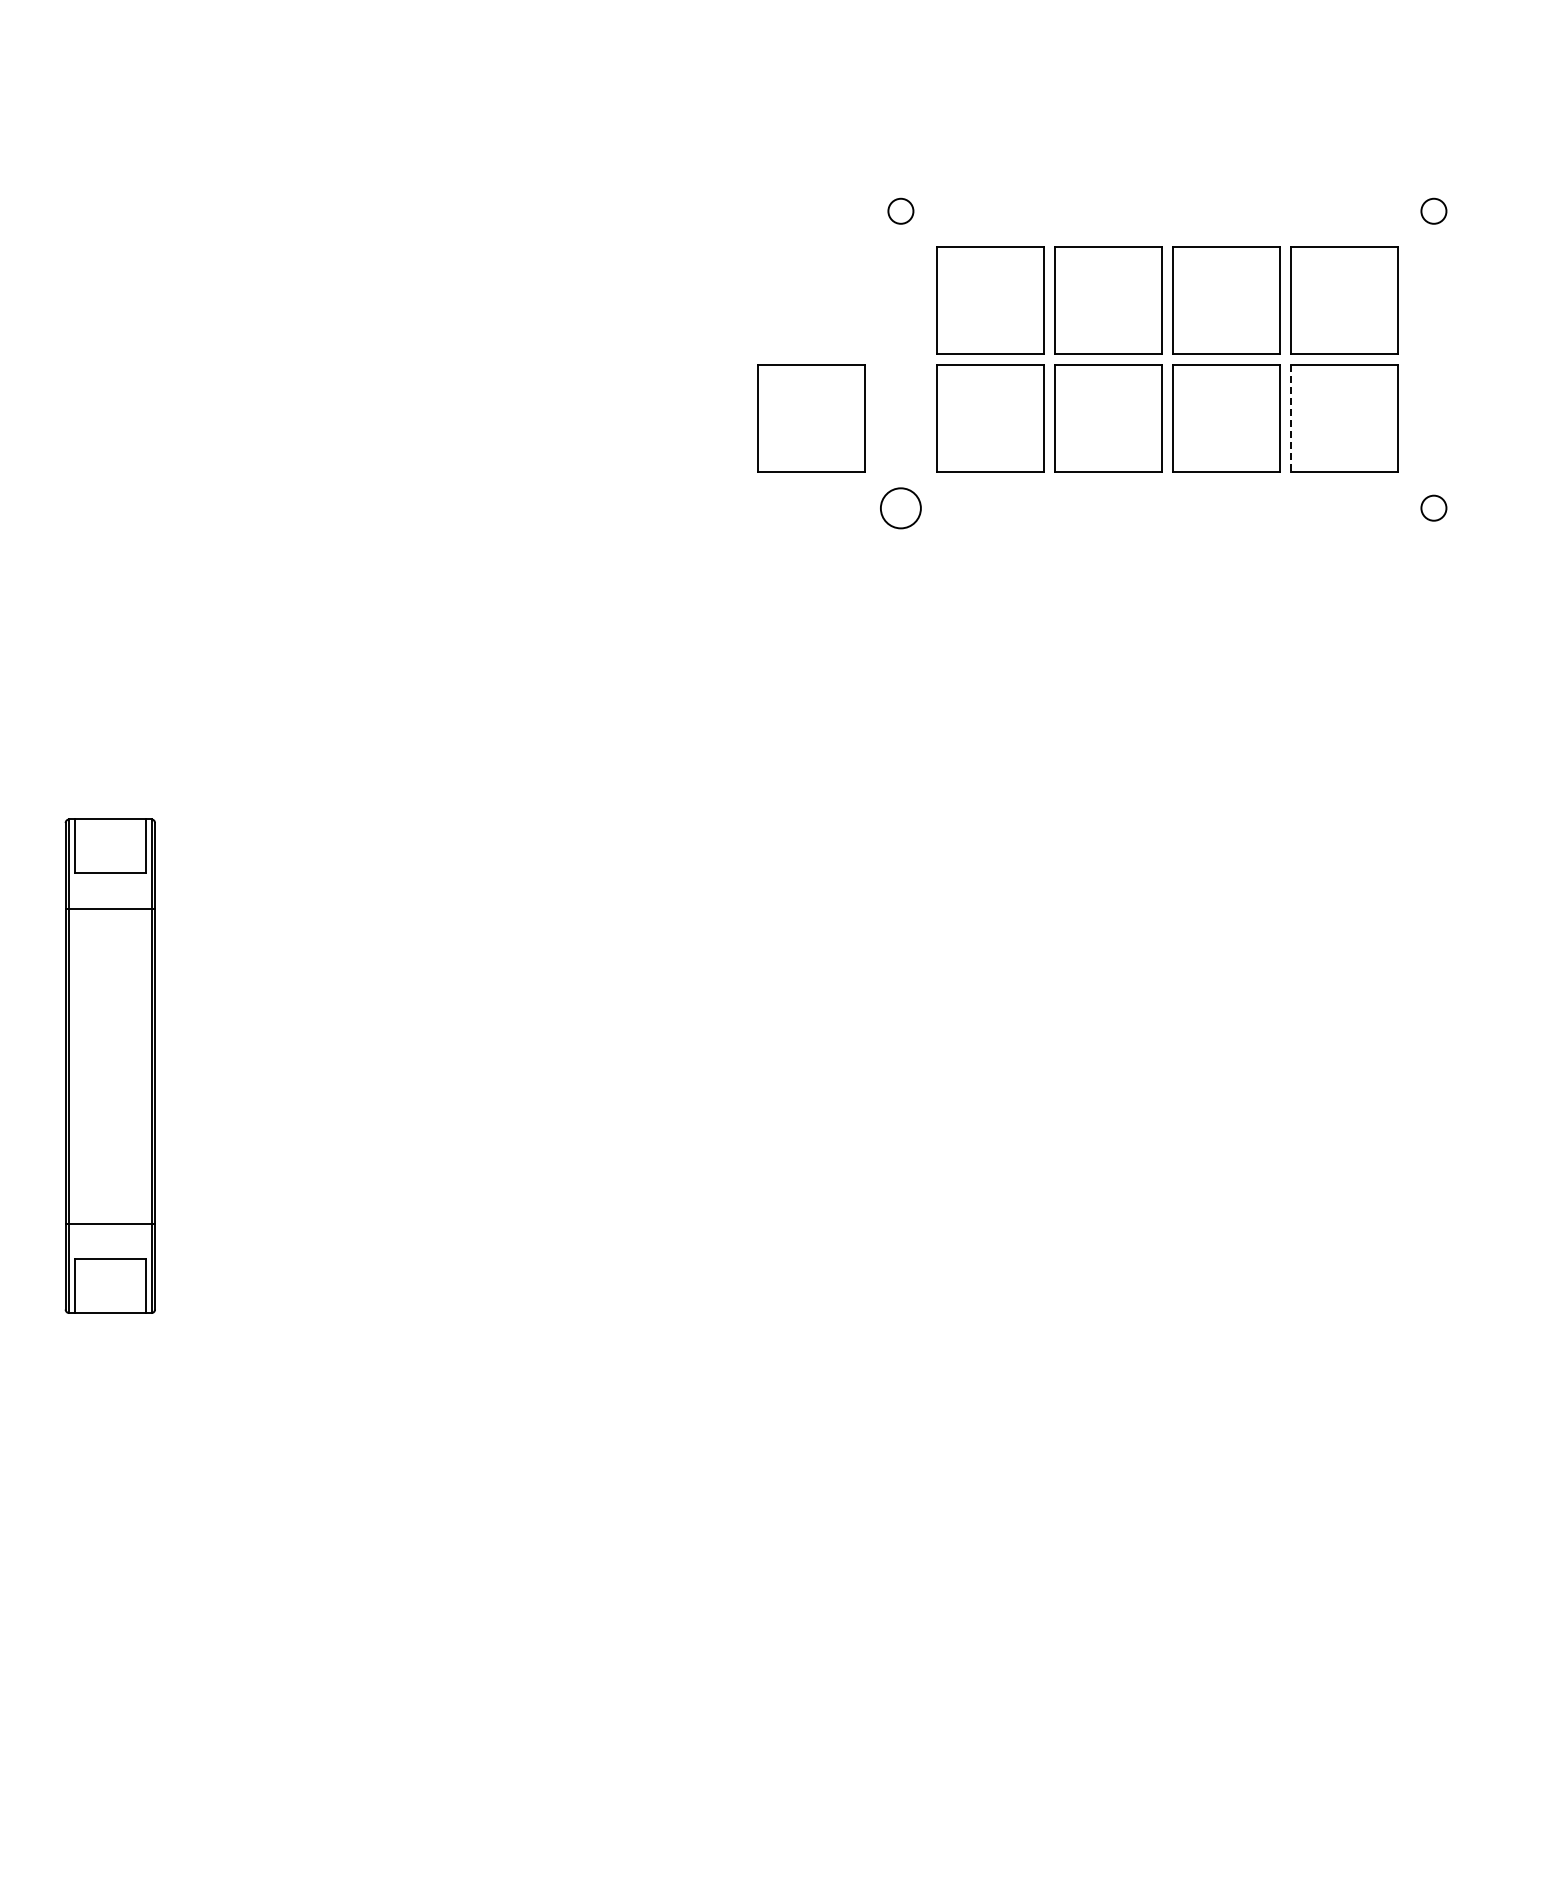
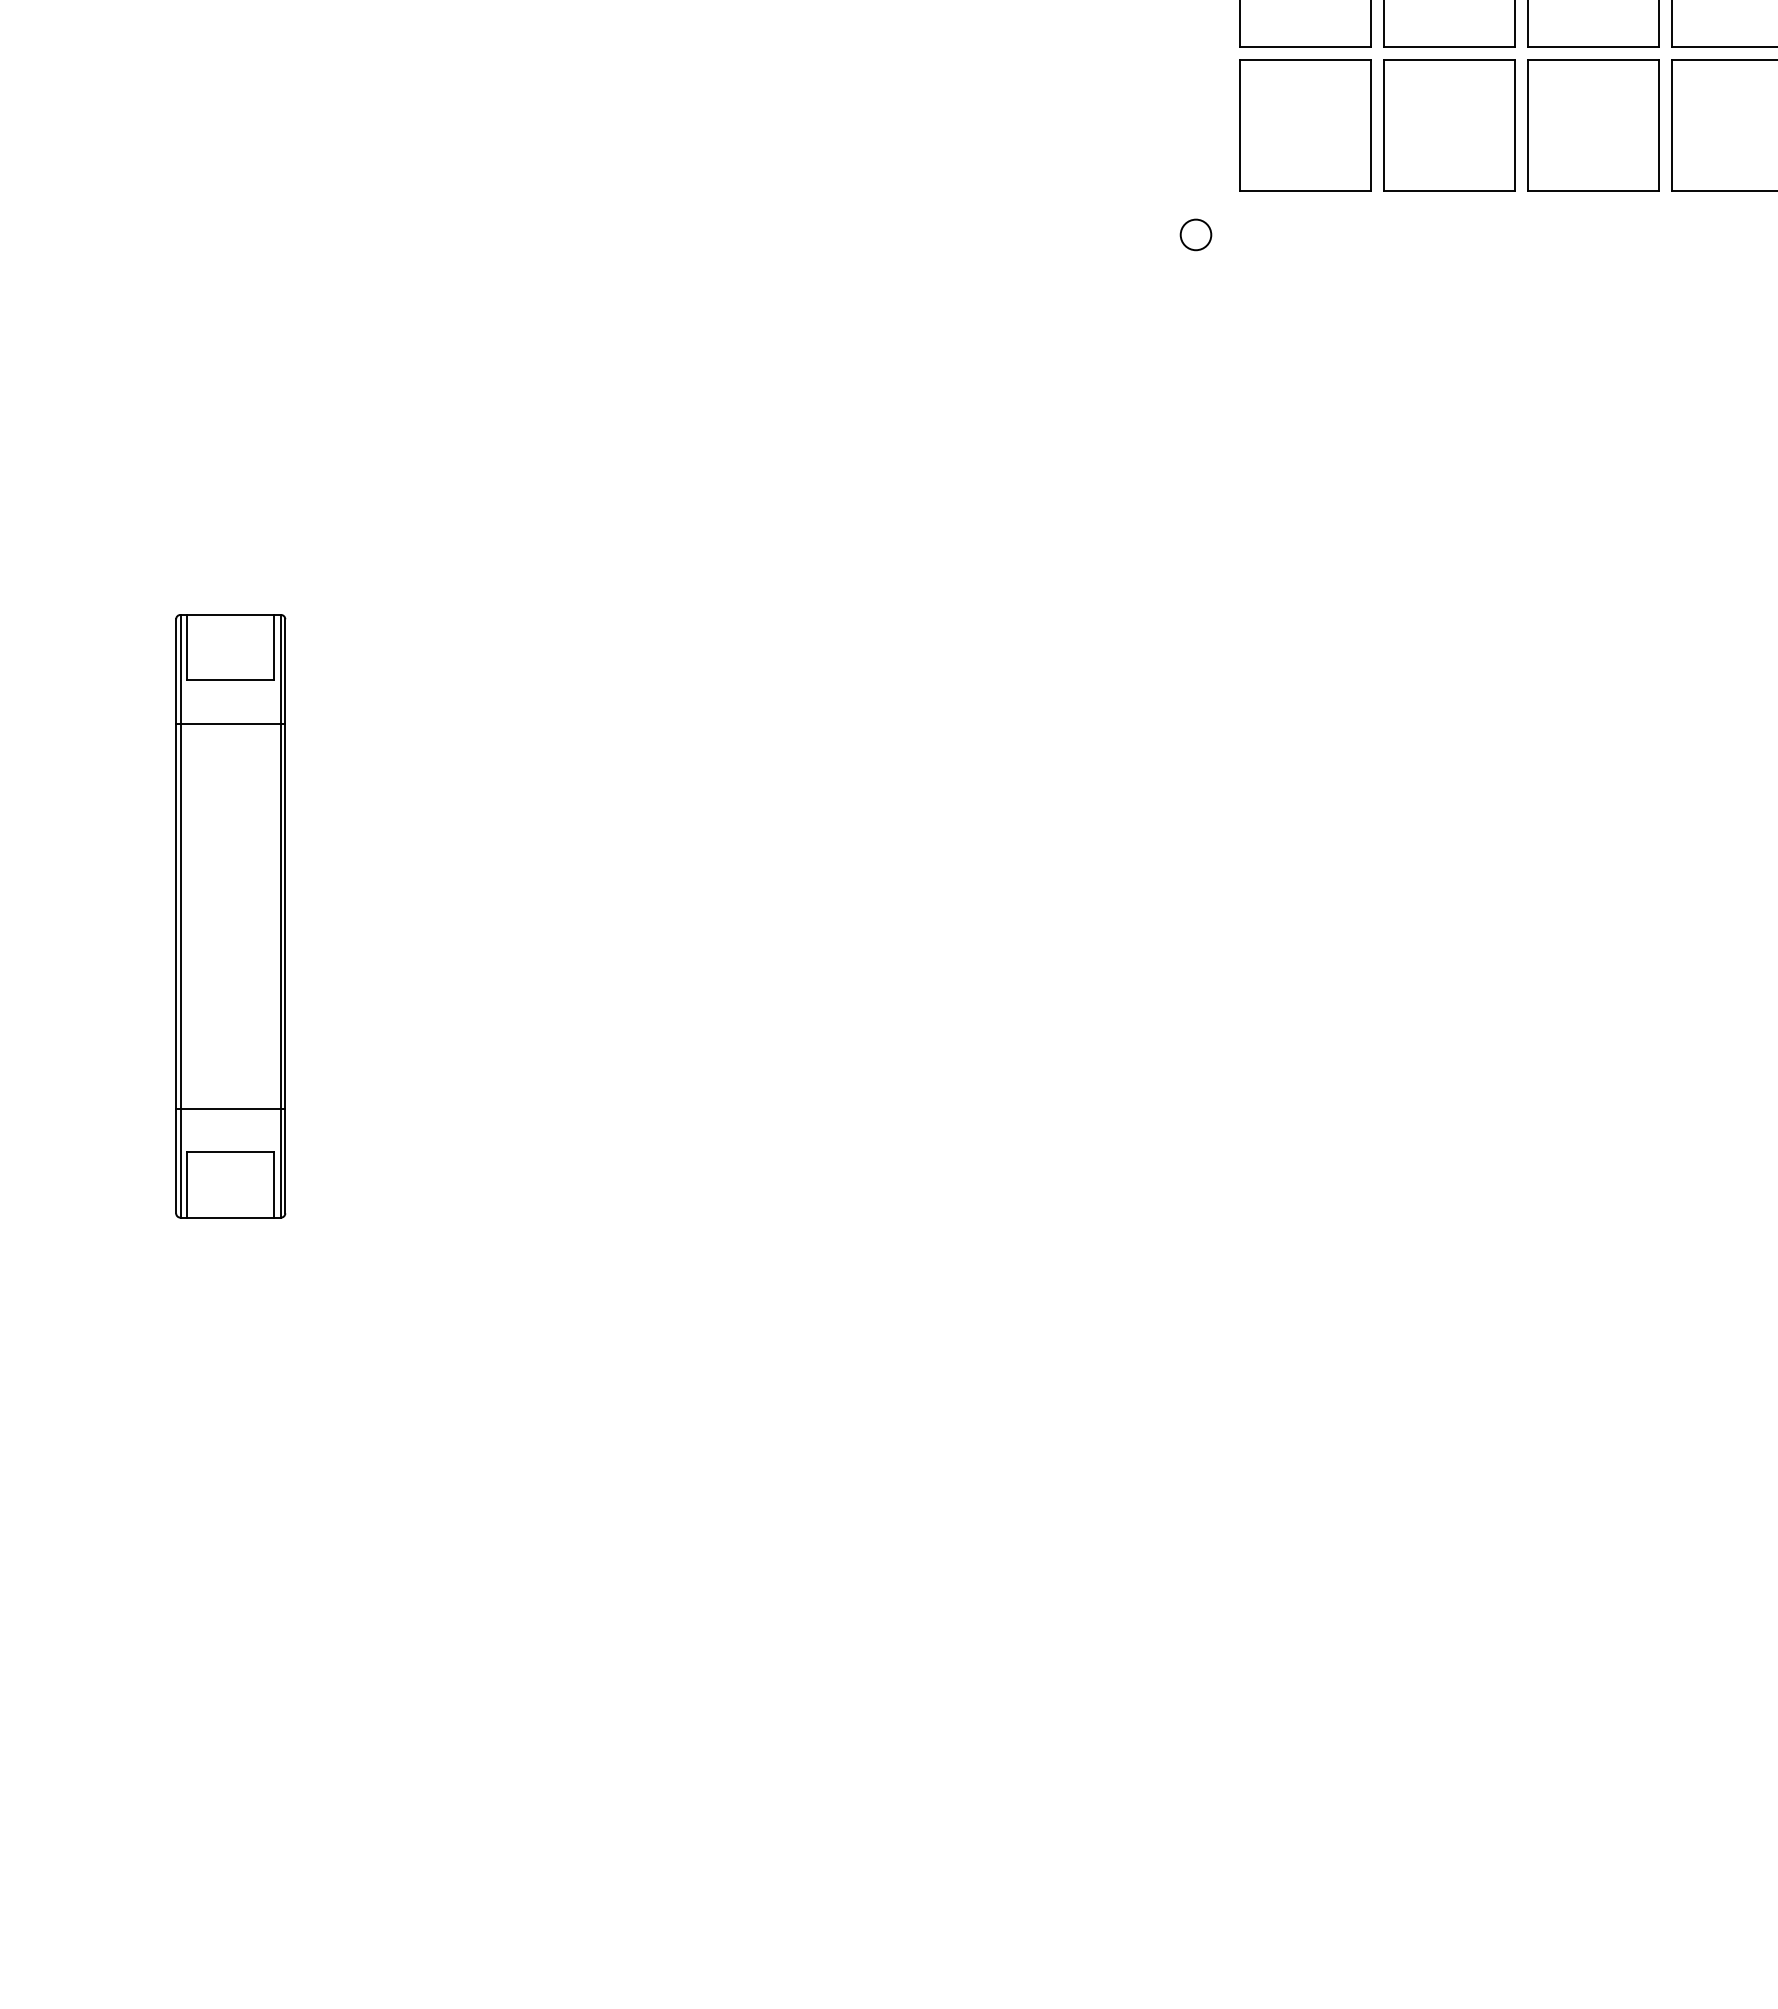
part: (811, 418) -> (1086, 125), removed
line: (1290, 418) -> (1671, 125), dashed -> solid
circle: (900, 507) -> (1195, 234), size x0.62

